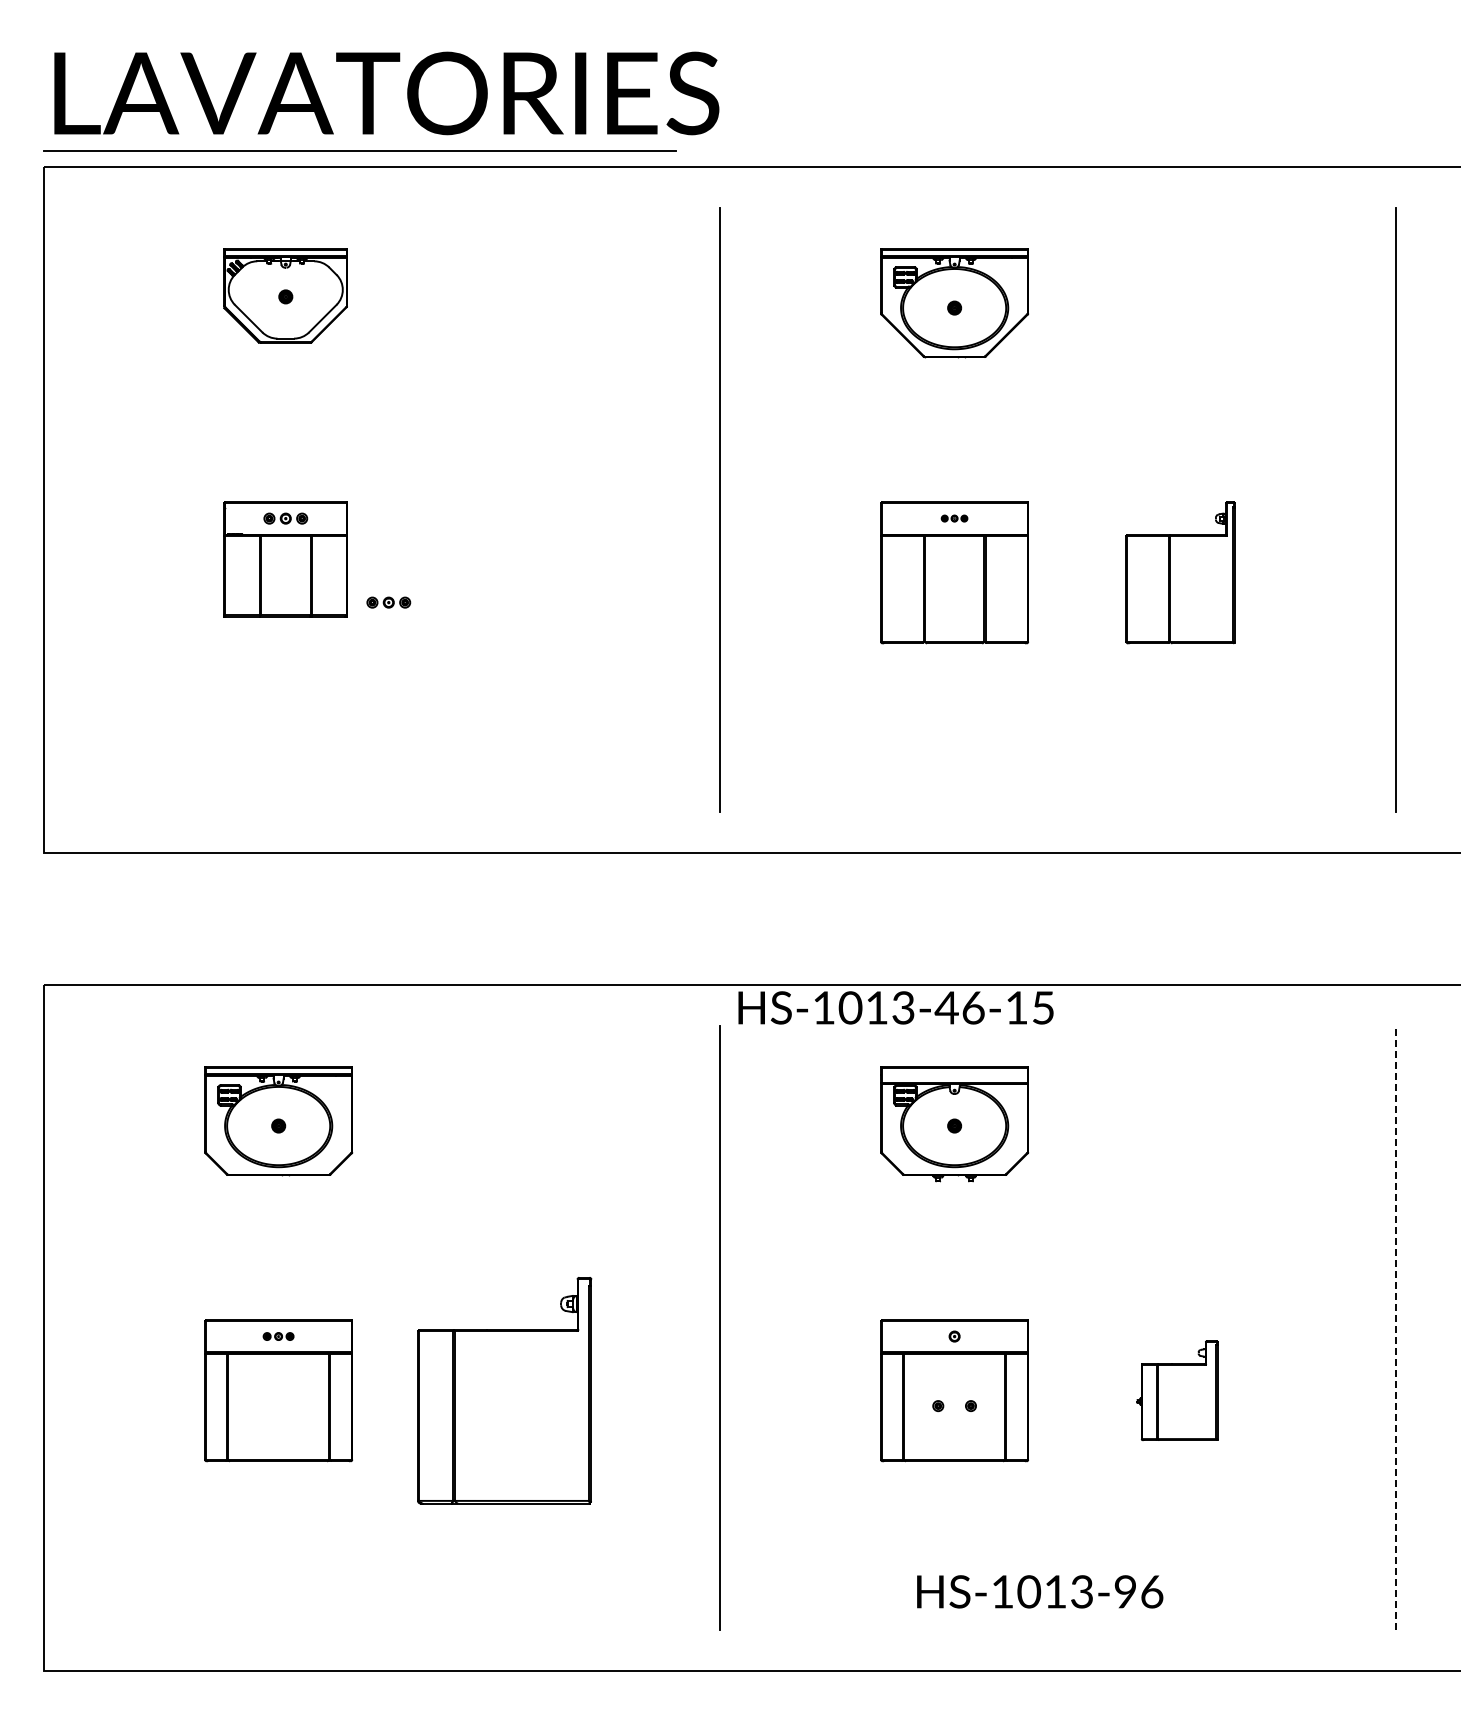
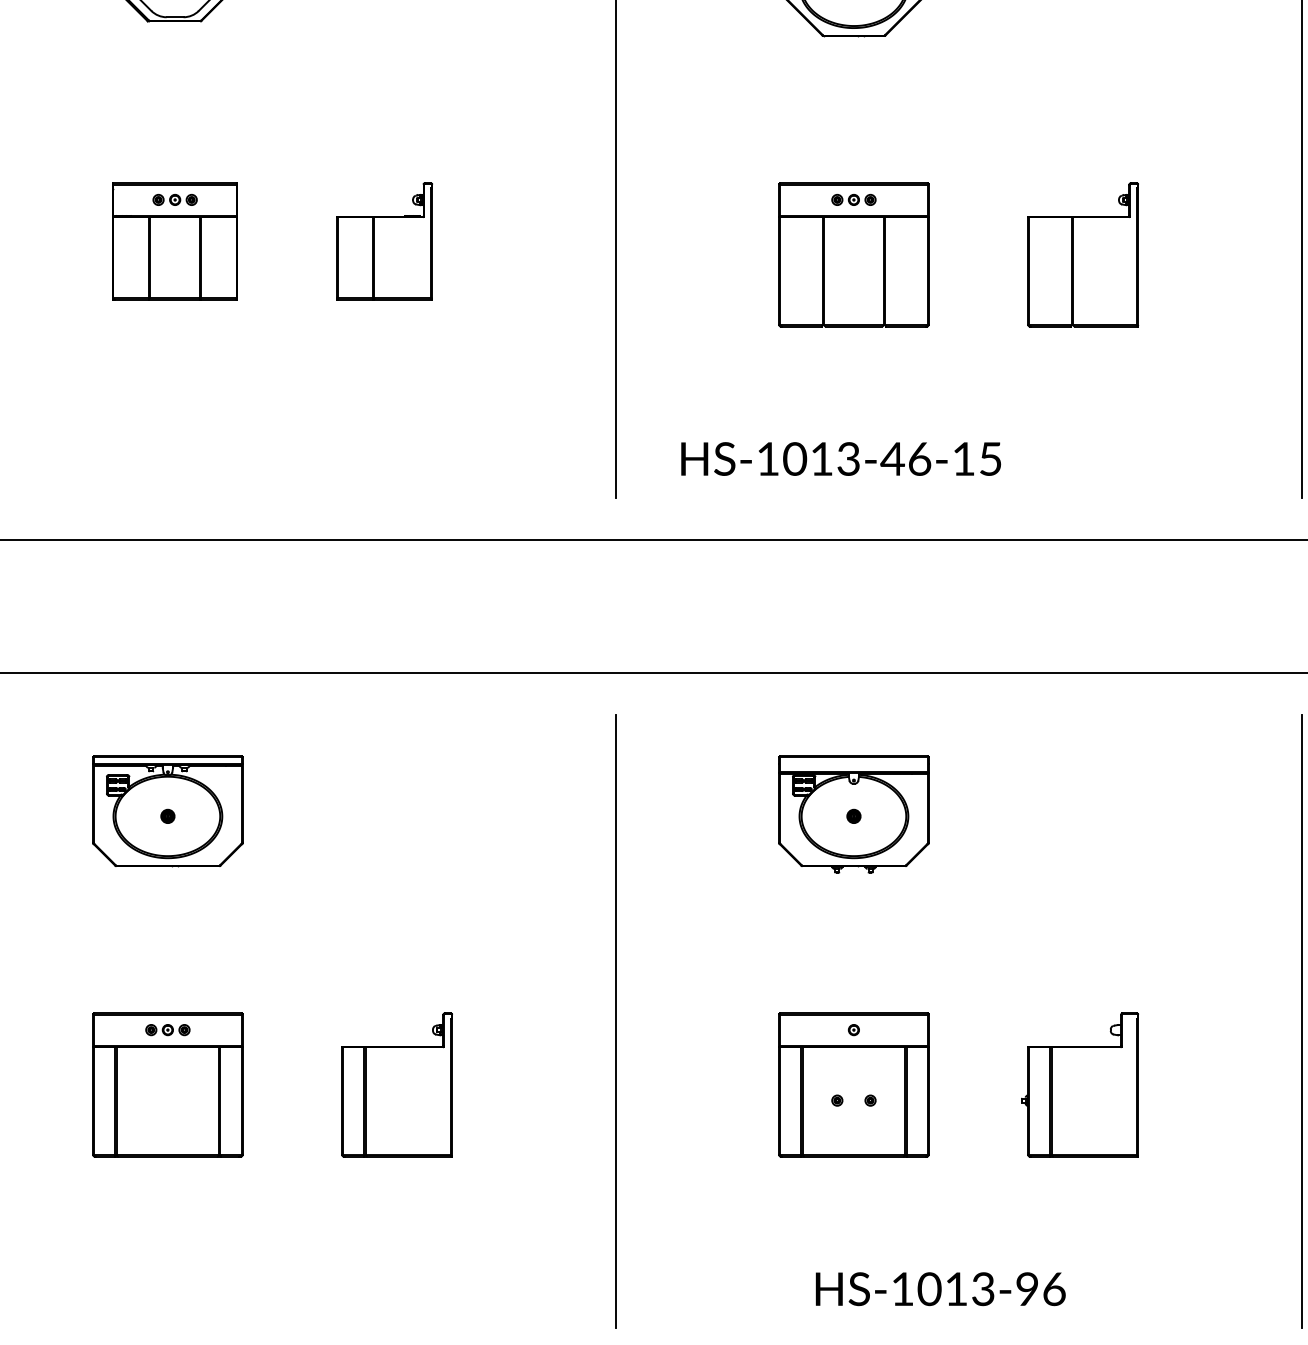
part: (954, 518) -> (853, 199), size x1.67
part: (491, 559) -> (383, 241), added
part: (388, 602) -> (279, 285), removed
text: (895, 1007) -> (840, 458), moved
line: (1395, 1327) -> (1301, 1020), dashed -> solid
part: (278, 1336) -> (167, 1030), size x1.43
part: (504, 1390) -> (397, 1084), size x0.62
part: (1177, 1390) -> (1080, 1084), size x1.43

